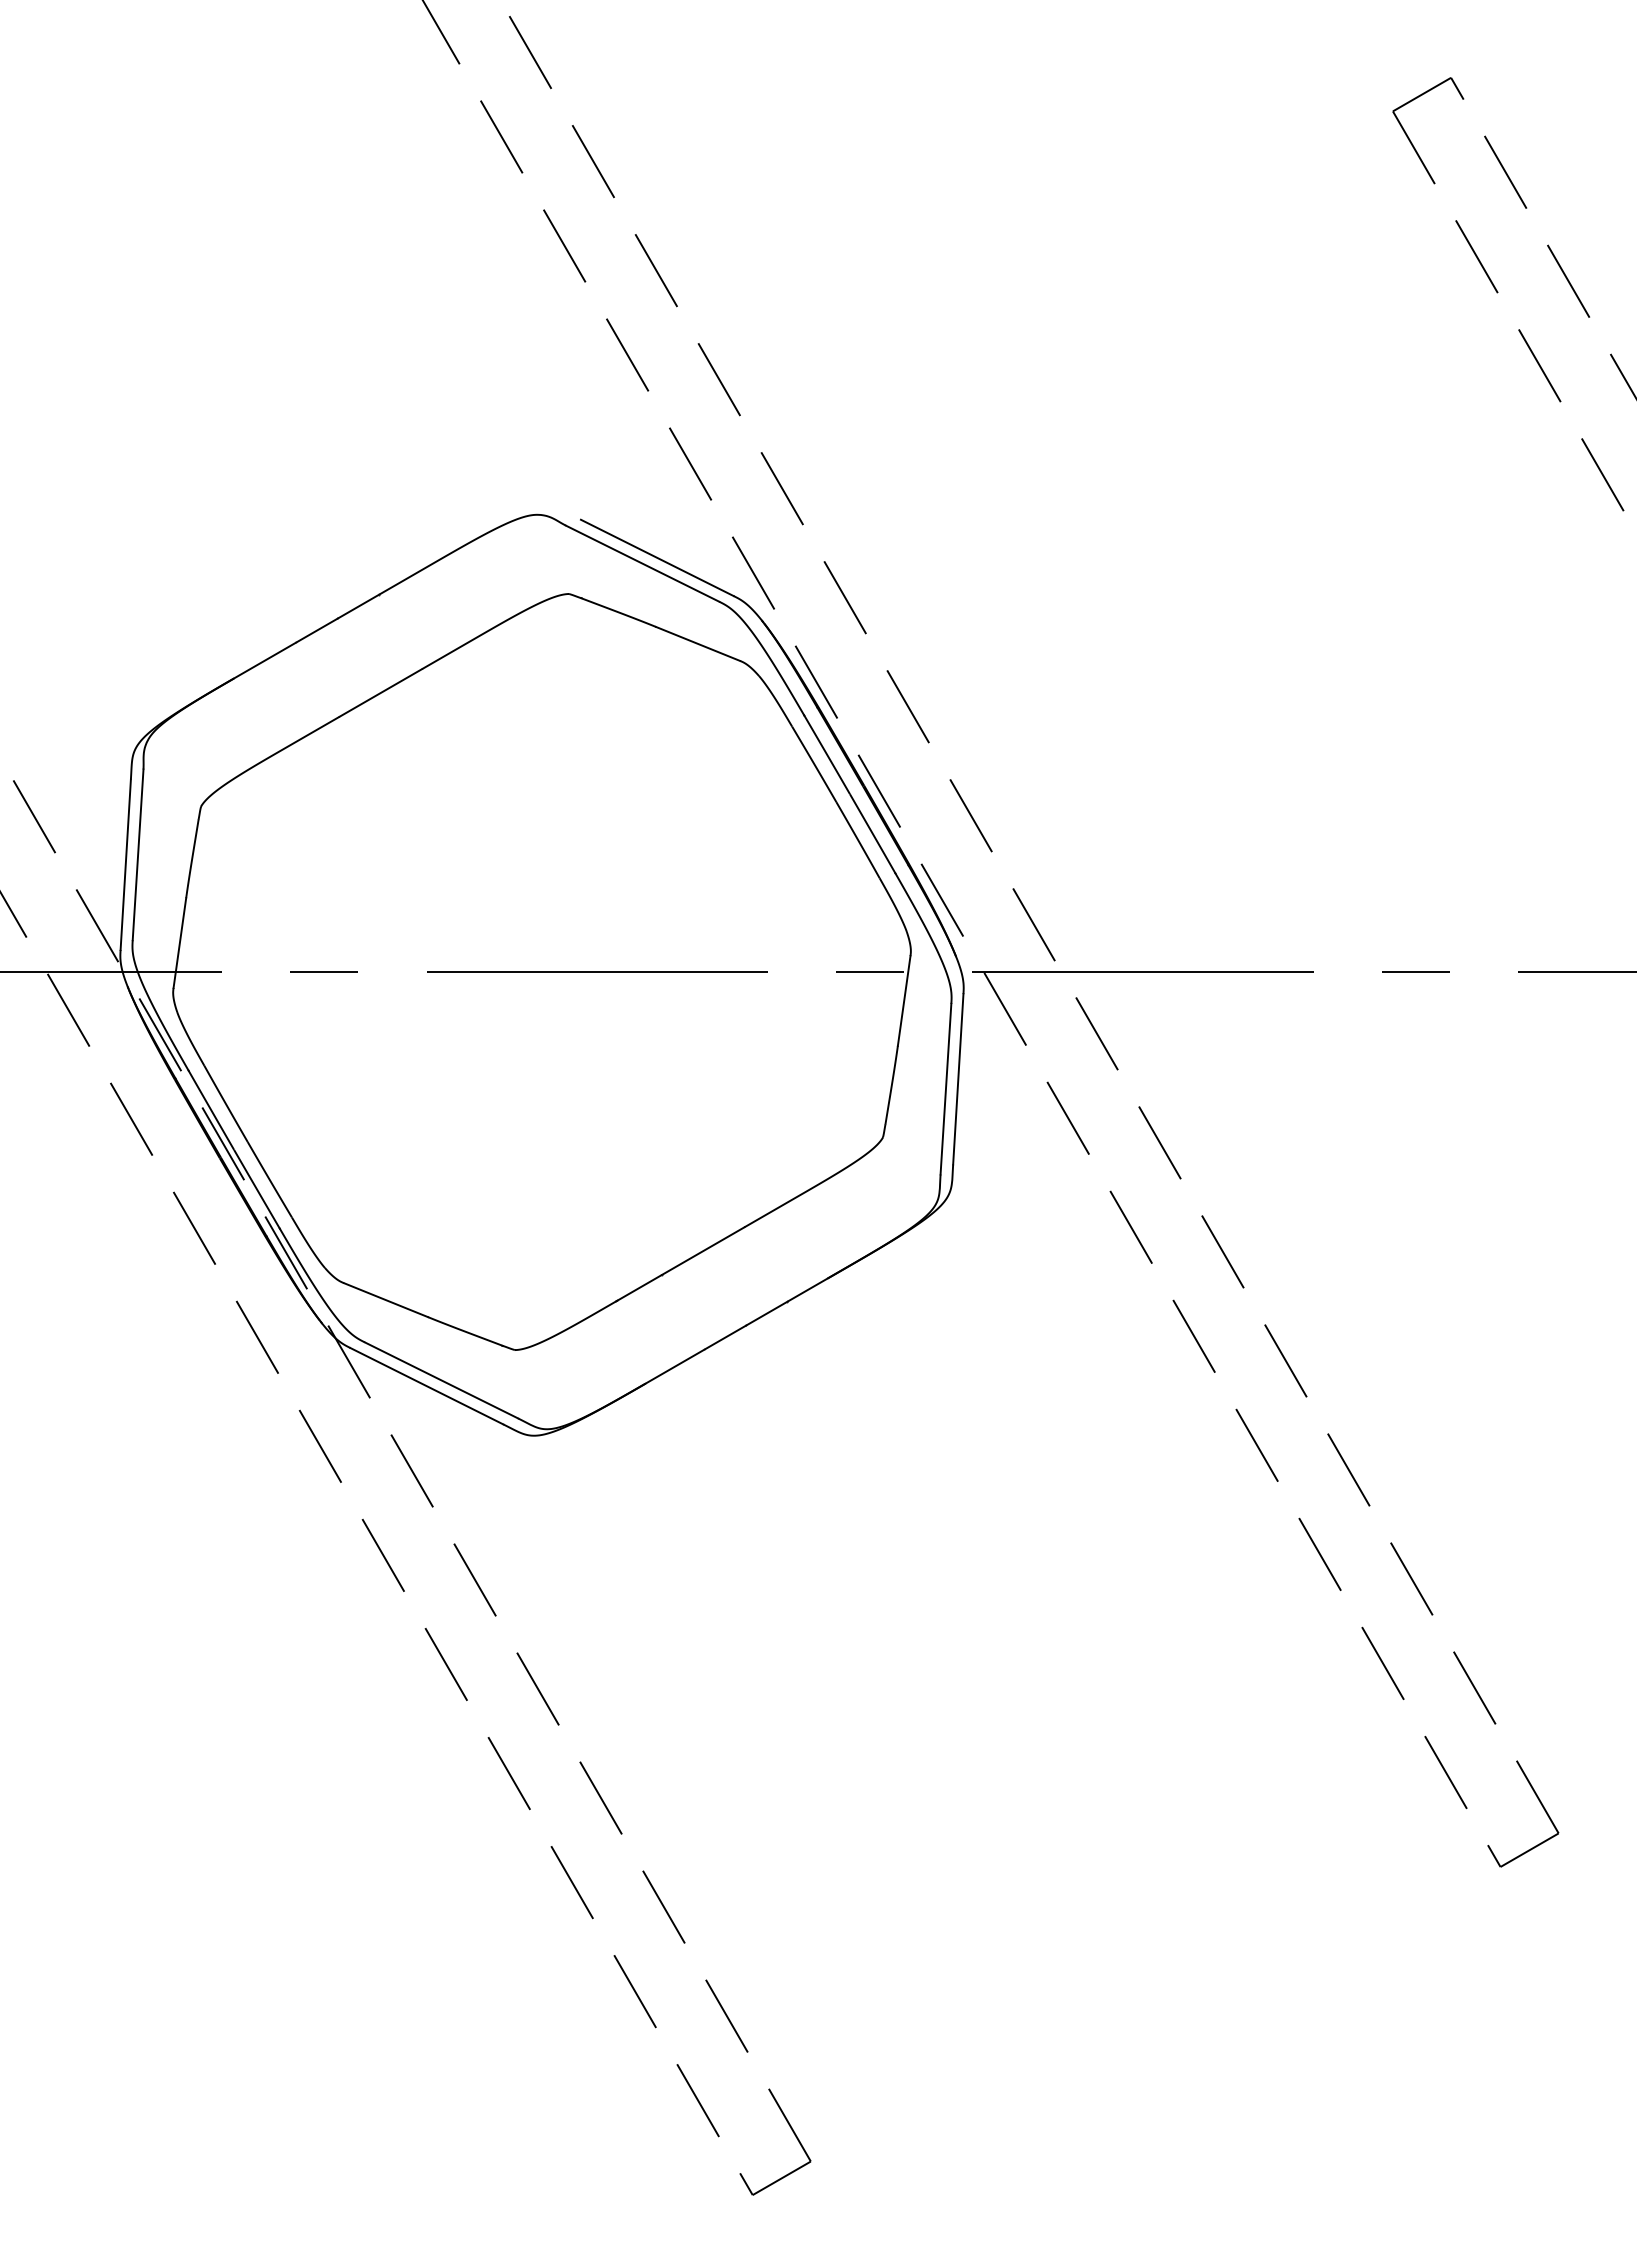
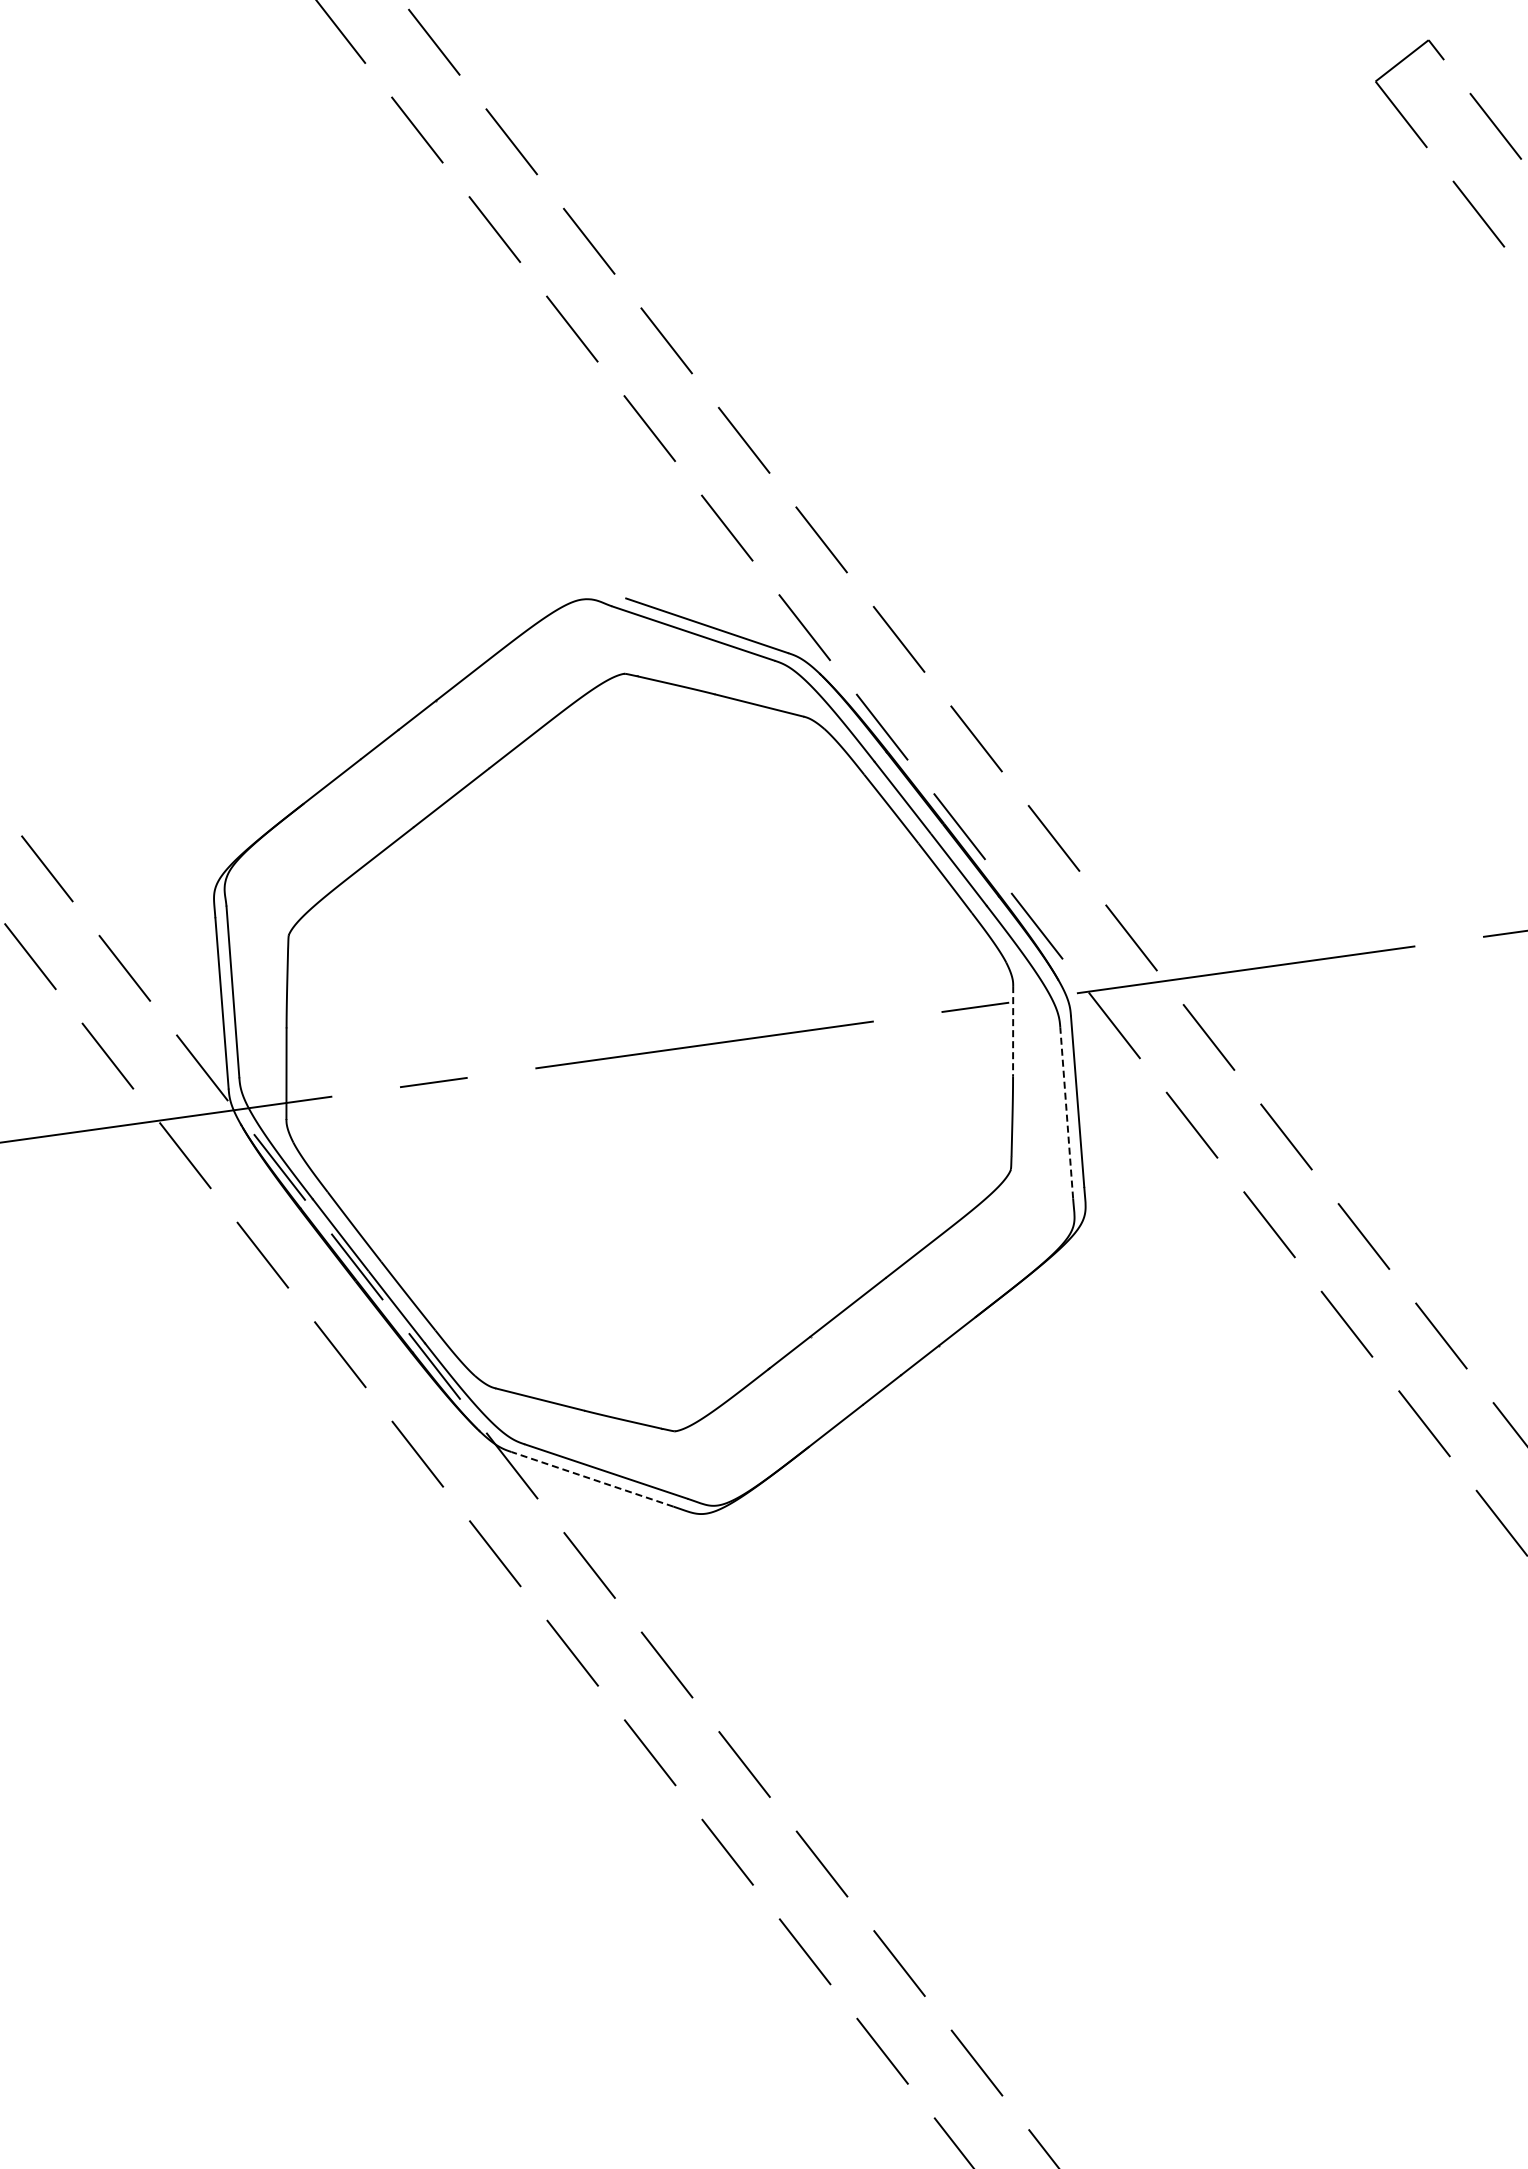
line: (904, 1001) -> (1013, 1031), solid -> dashed
line: (945, 1089) -> (1066, 1113), solid -> dashed
line: (426, 1385) -> (592, 1478), solid -> dashed

